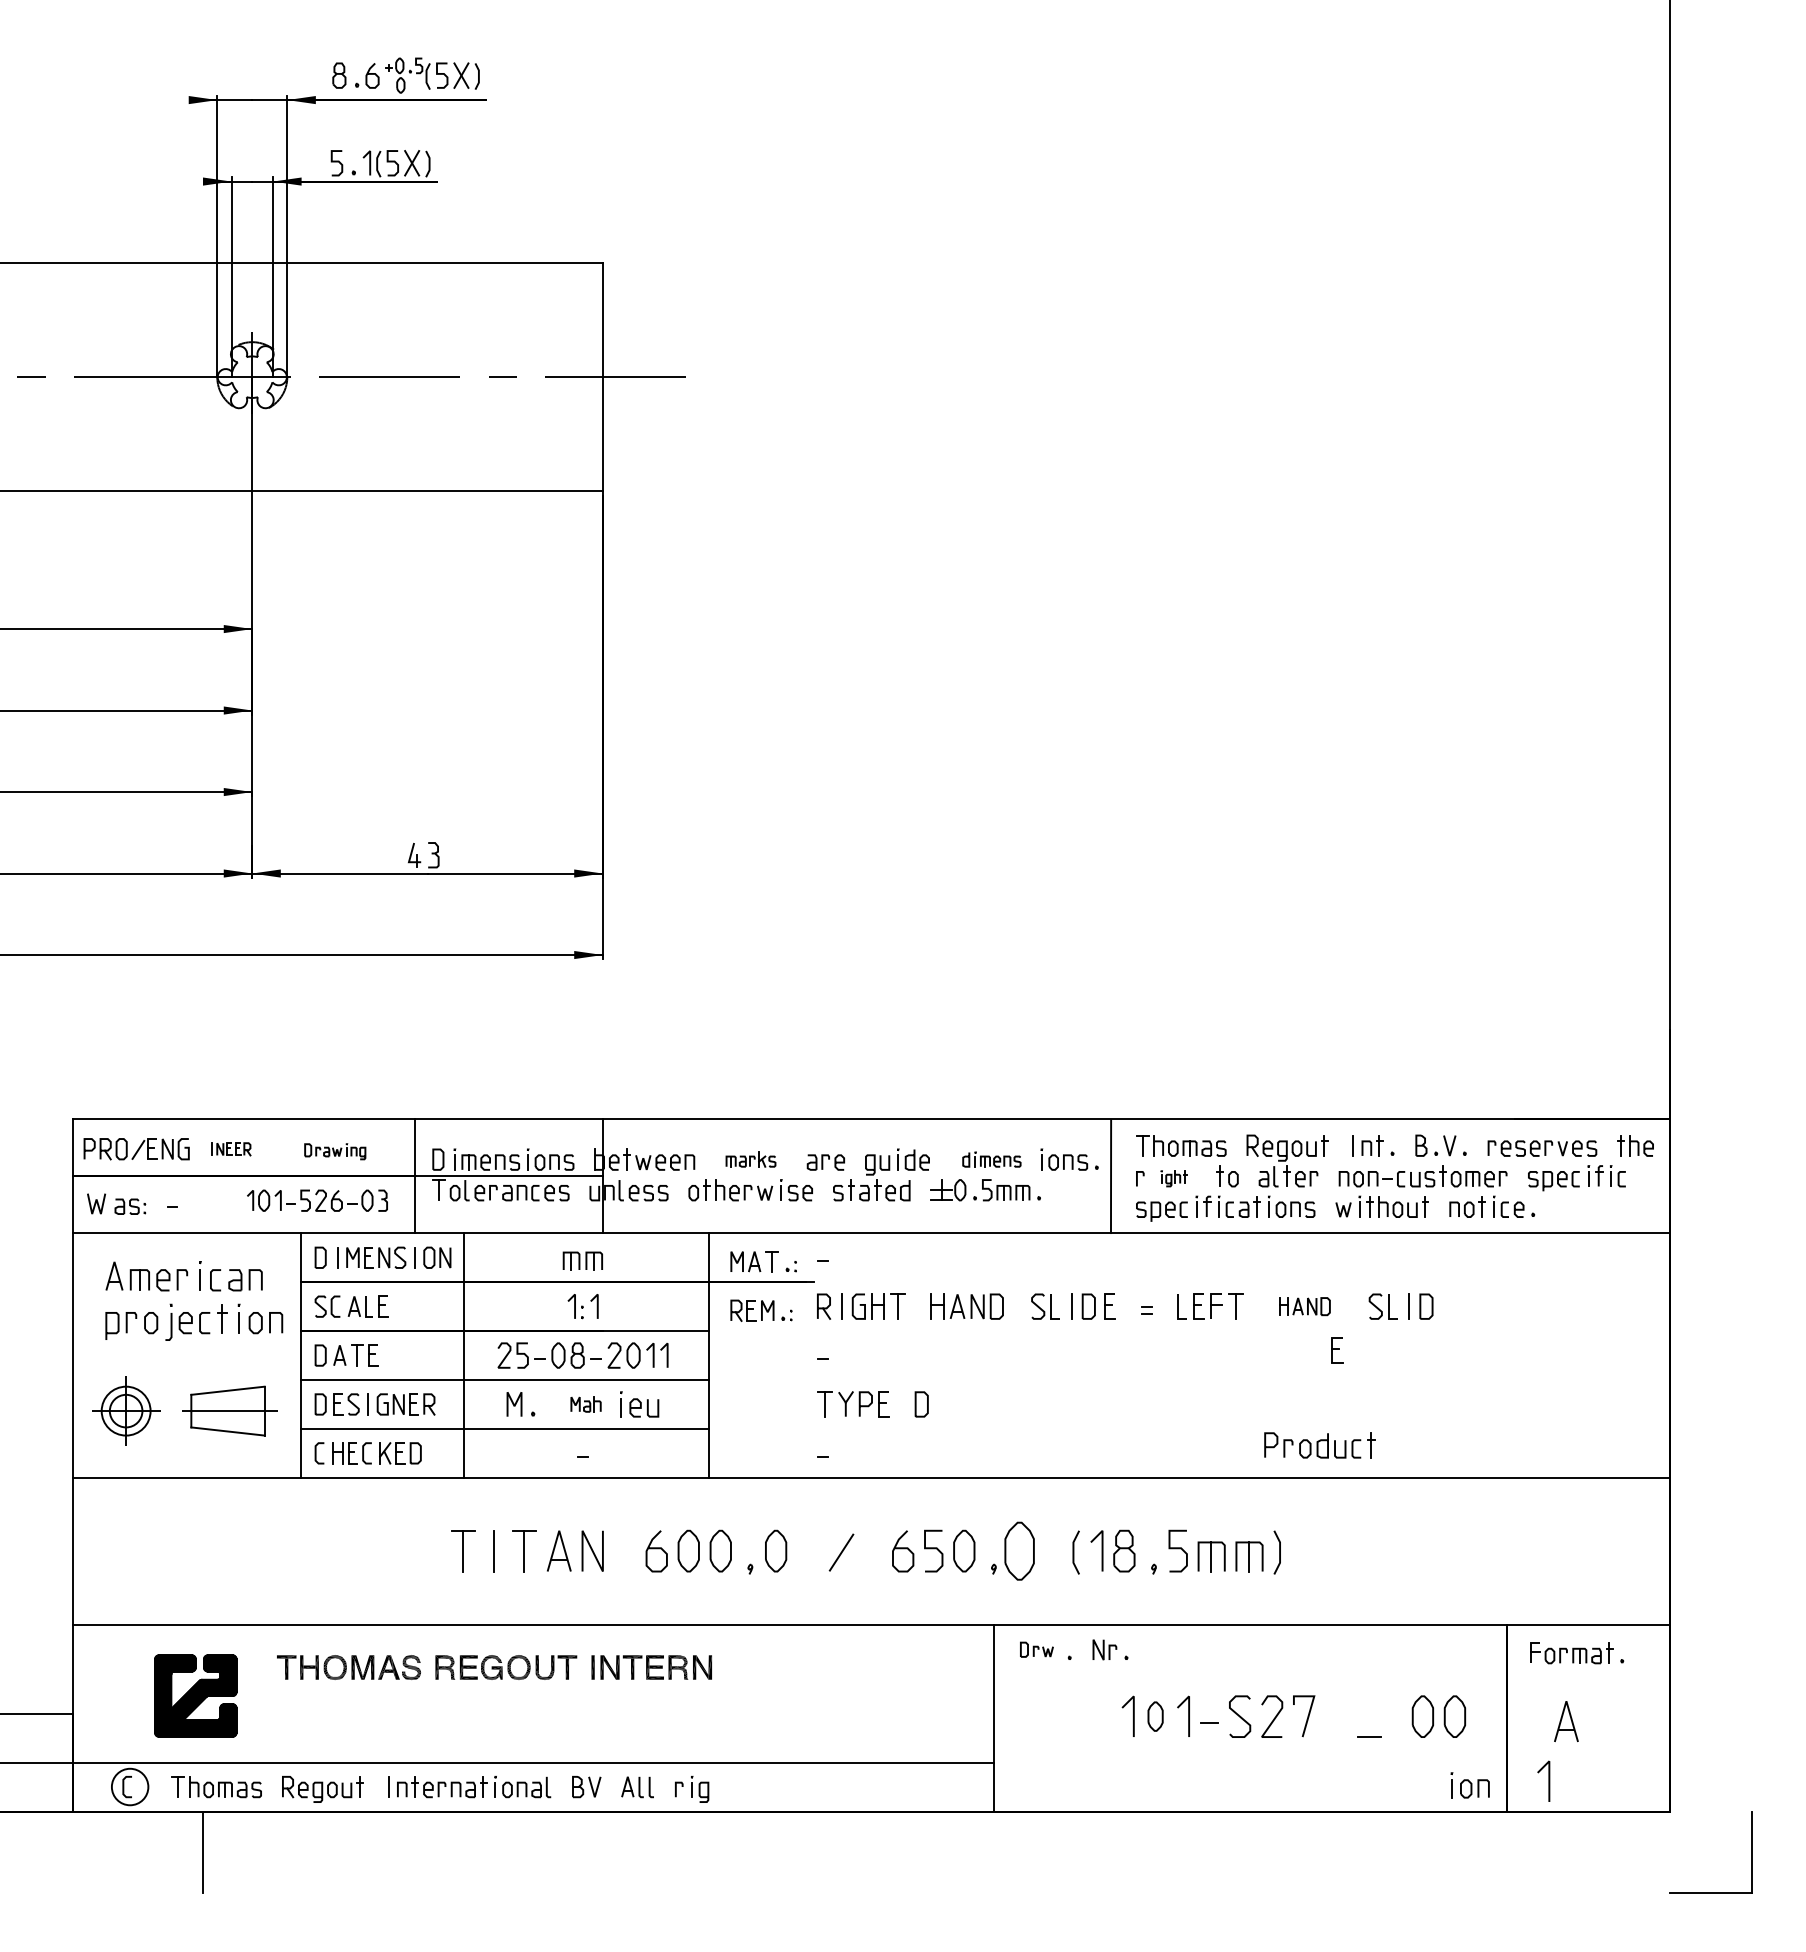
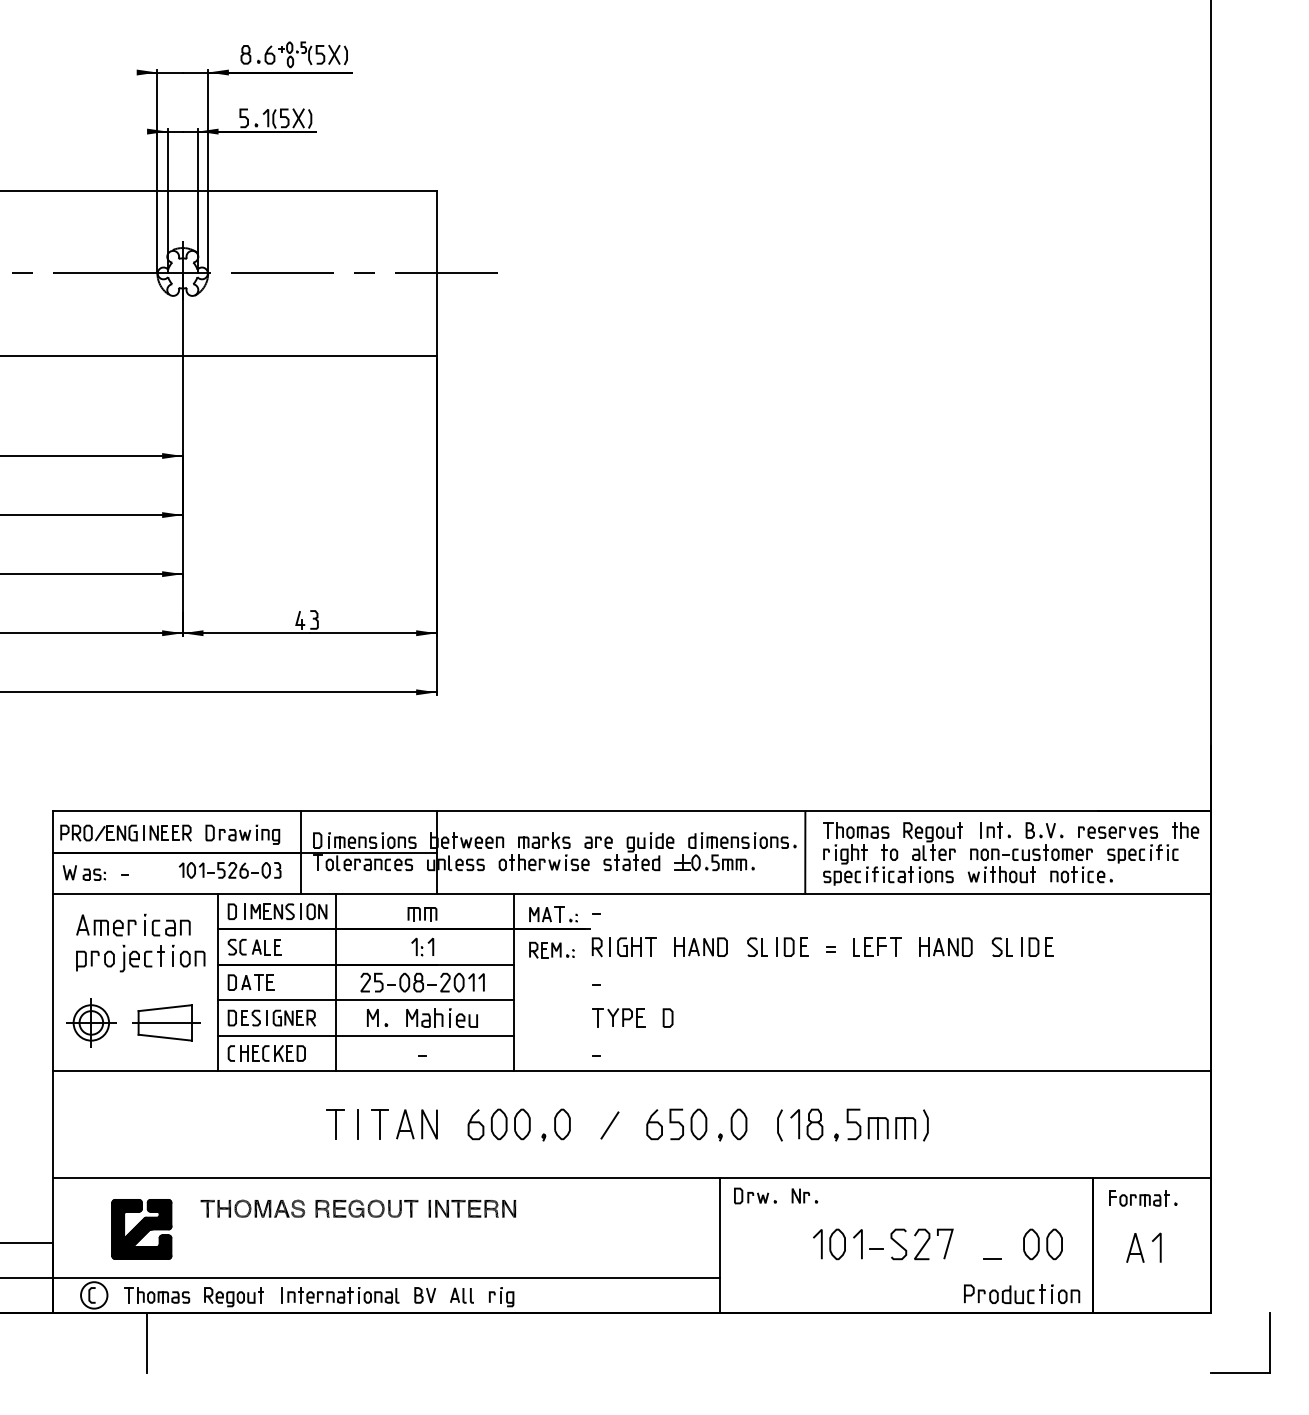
part: (231, 1149) -> (167, 833), size x1.67
part: (335, 1151) -> (243, 834), size x1.67
part: (750, 1159) -> (543, 840), size x1.43
part: (991, 1159) -> (718, 840), size x1.43
part: (1174, 1178) -> (851, 854), size x1.67
part: (1304, 1306) -> (945, 947), size x1.43
part: (1337, 1350) -> (1049, 947), moved
part: (585, 1404) -> (424, 1018), size x1.67
part: (1319, 1445) -> (1004, 1294), moved
part: (1019, 1550) -> (738, 1123), size x0.71
part: (1036, 1649) -> (751, 1195), size x1.43
part: (1155, 1716) -> (837, 1244), size x1.43
line: (1548, 1780) -> (1160, 1247), moved

